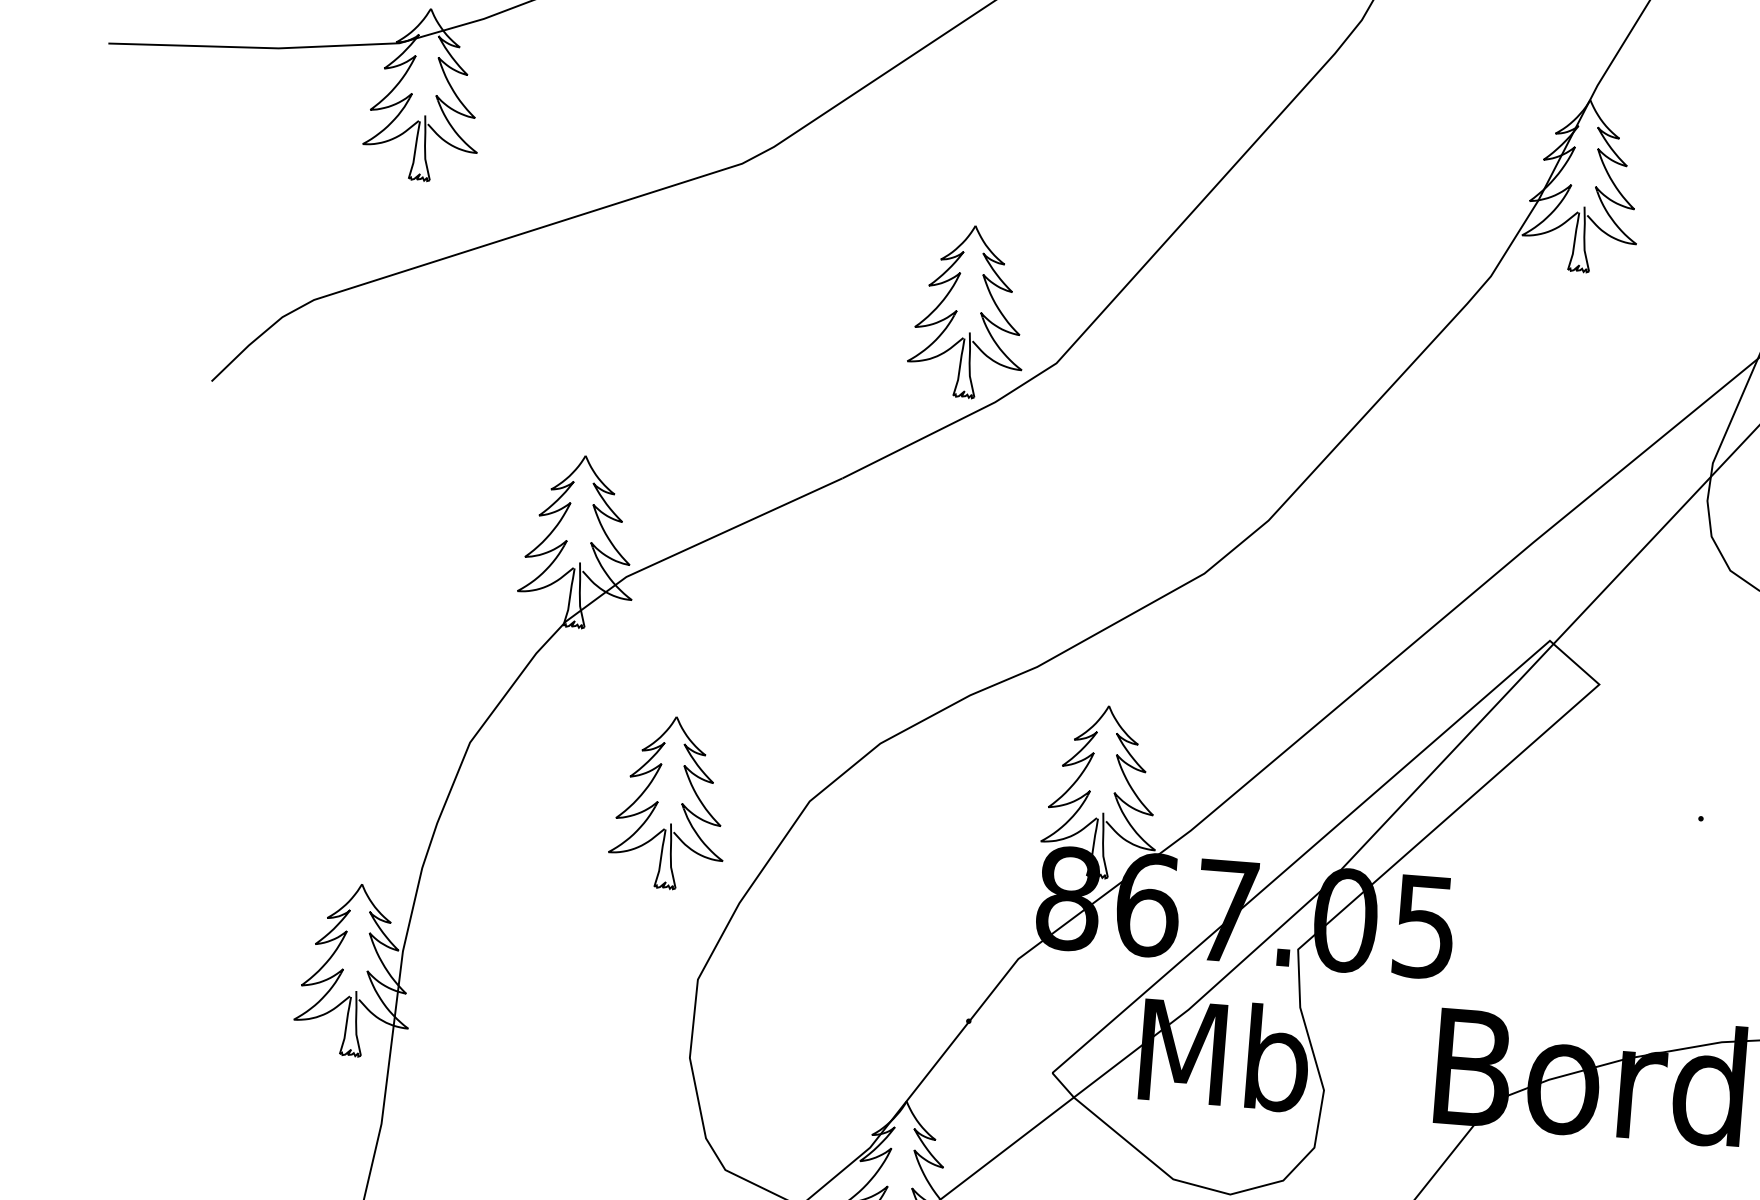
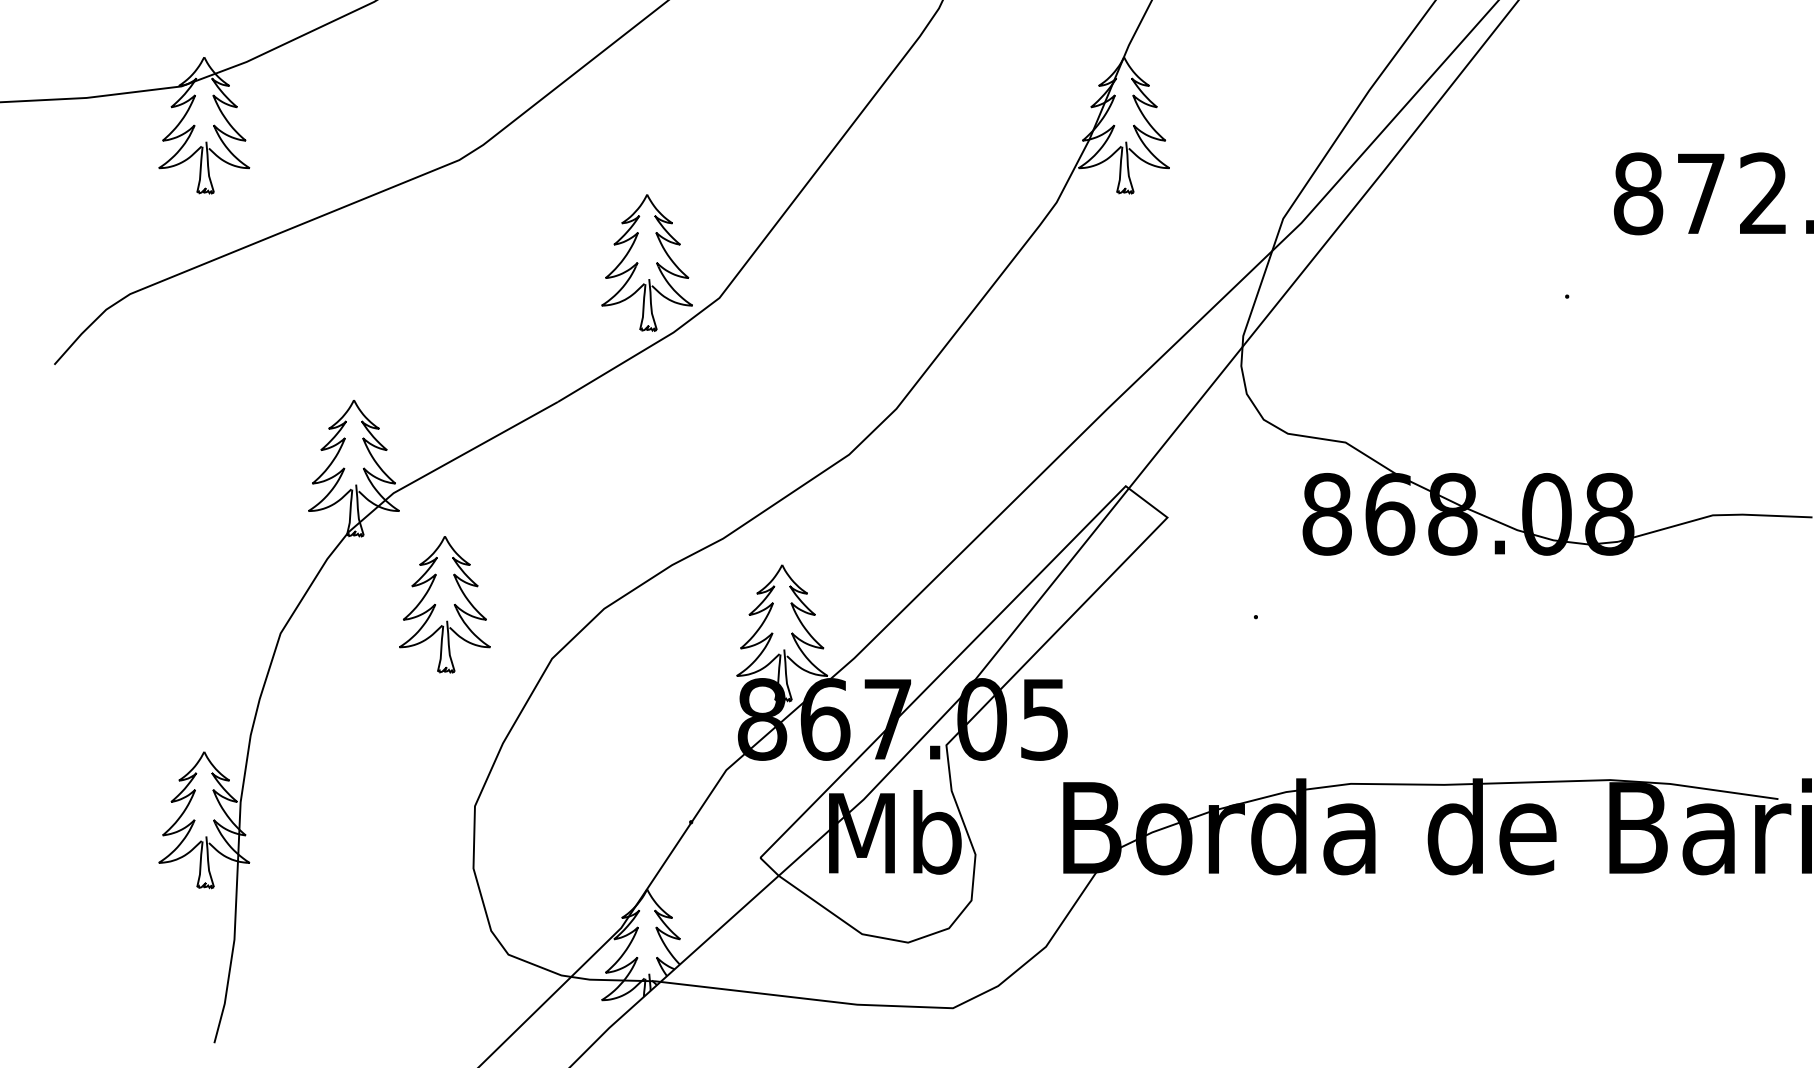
part: (669, 802) -> (444, 604), moved

